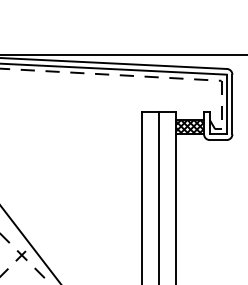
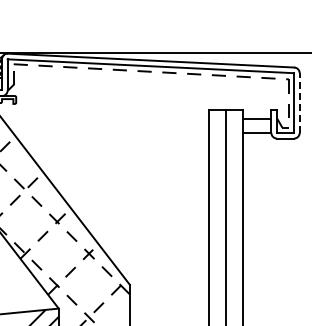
line: (232, 104) -> (299, 103), solid -> dashed
hatch: (190, 126) -> (257, 125), removed

